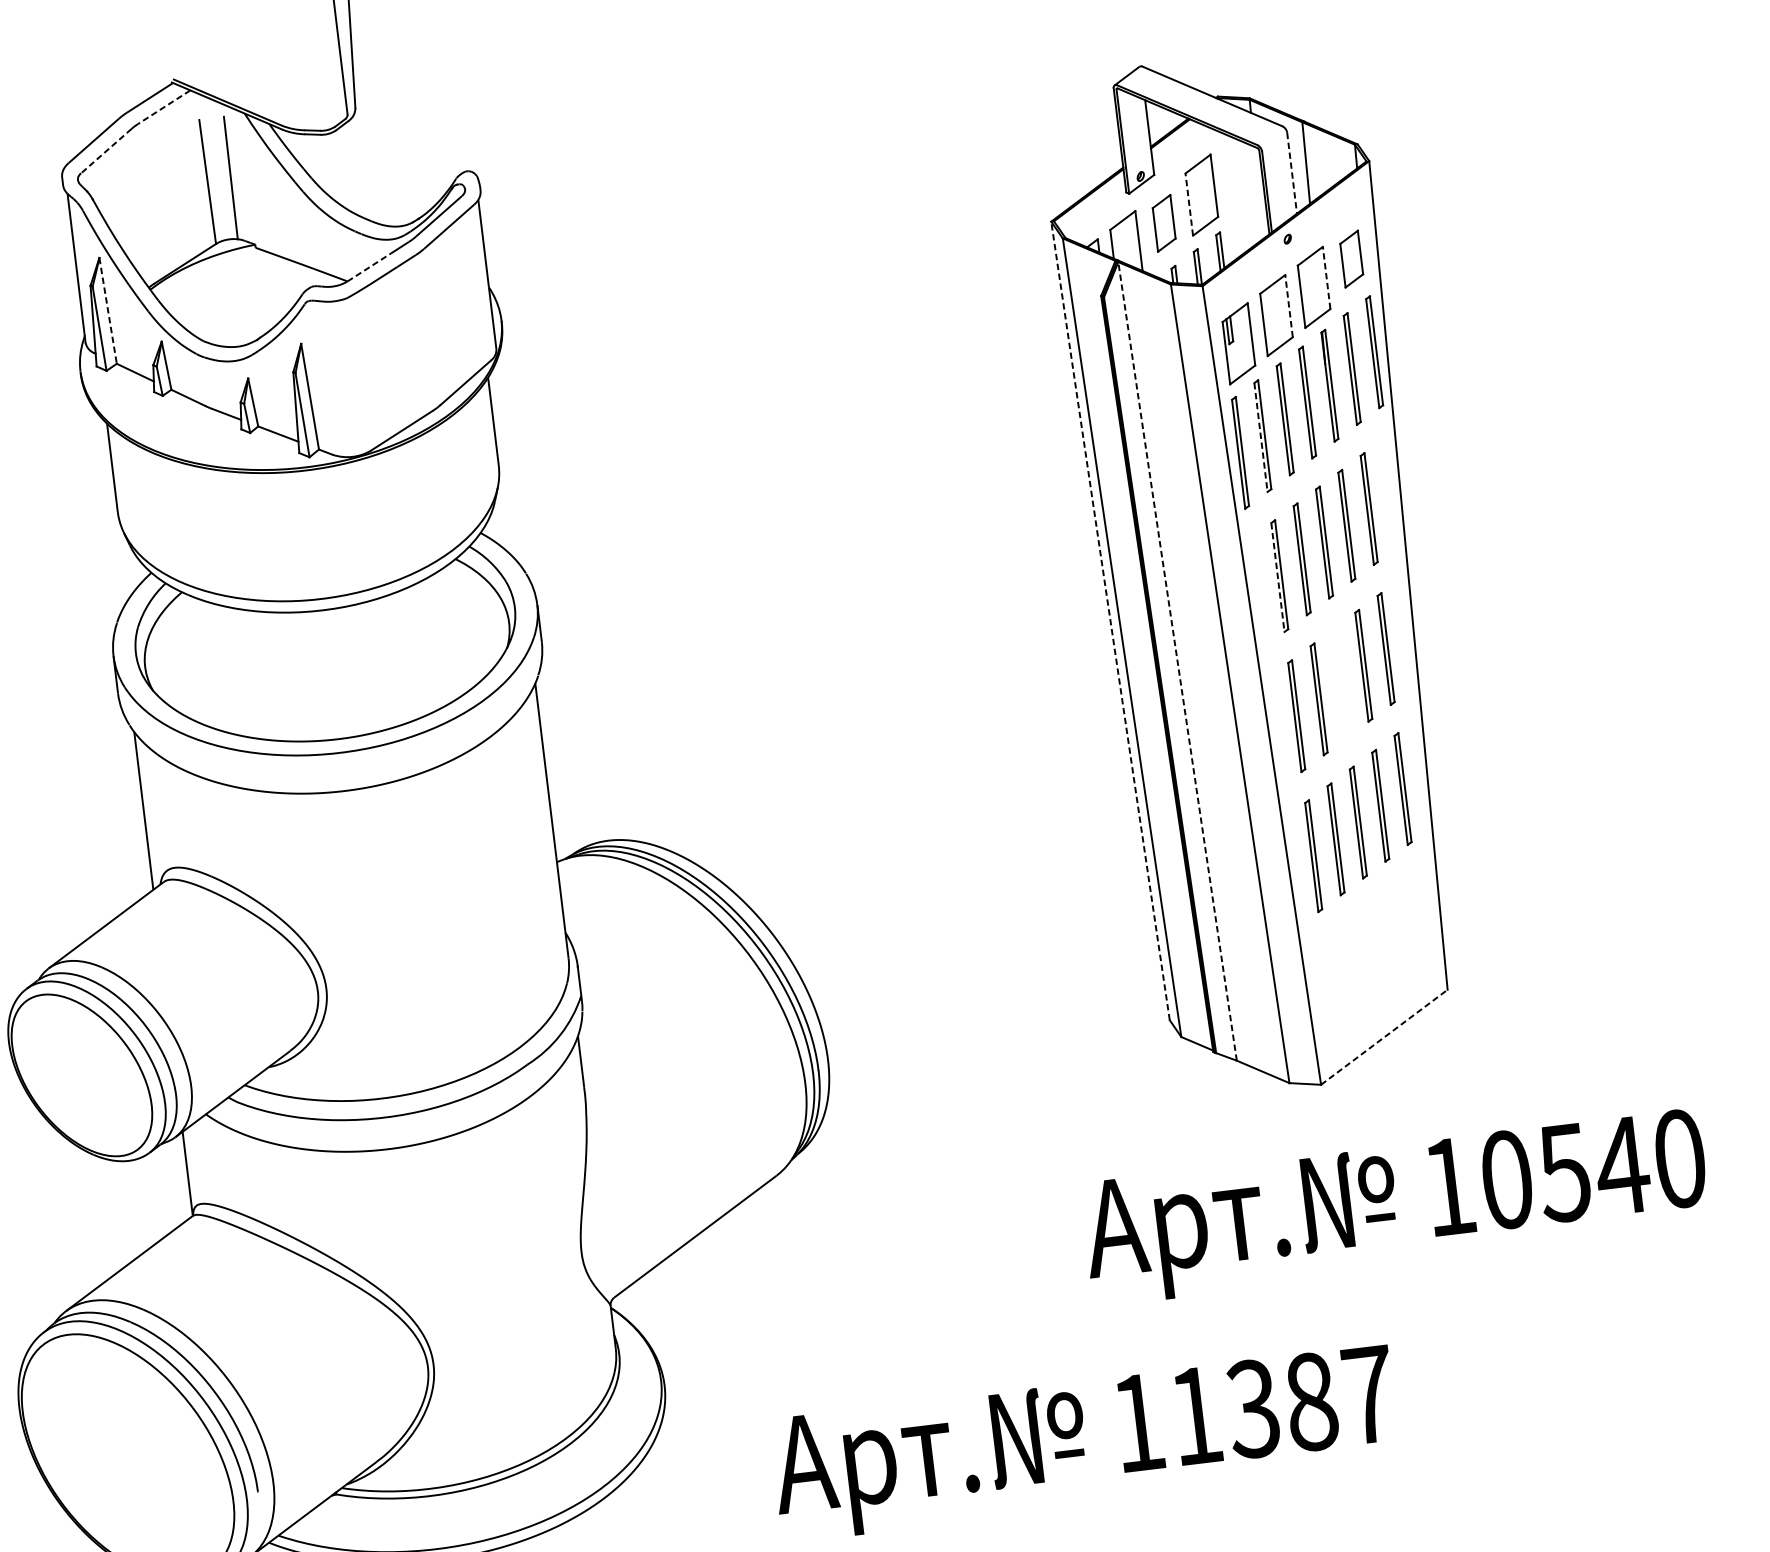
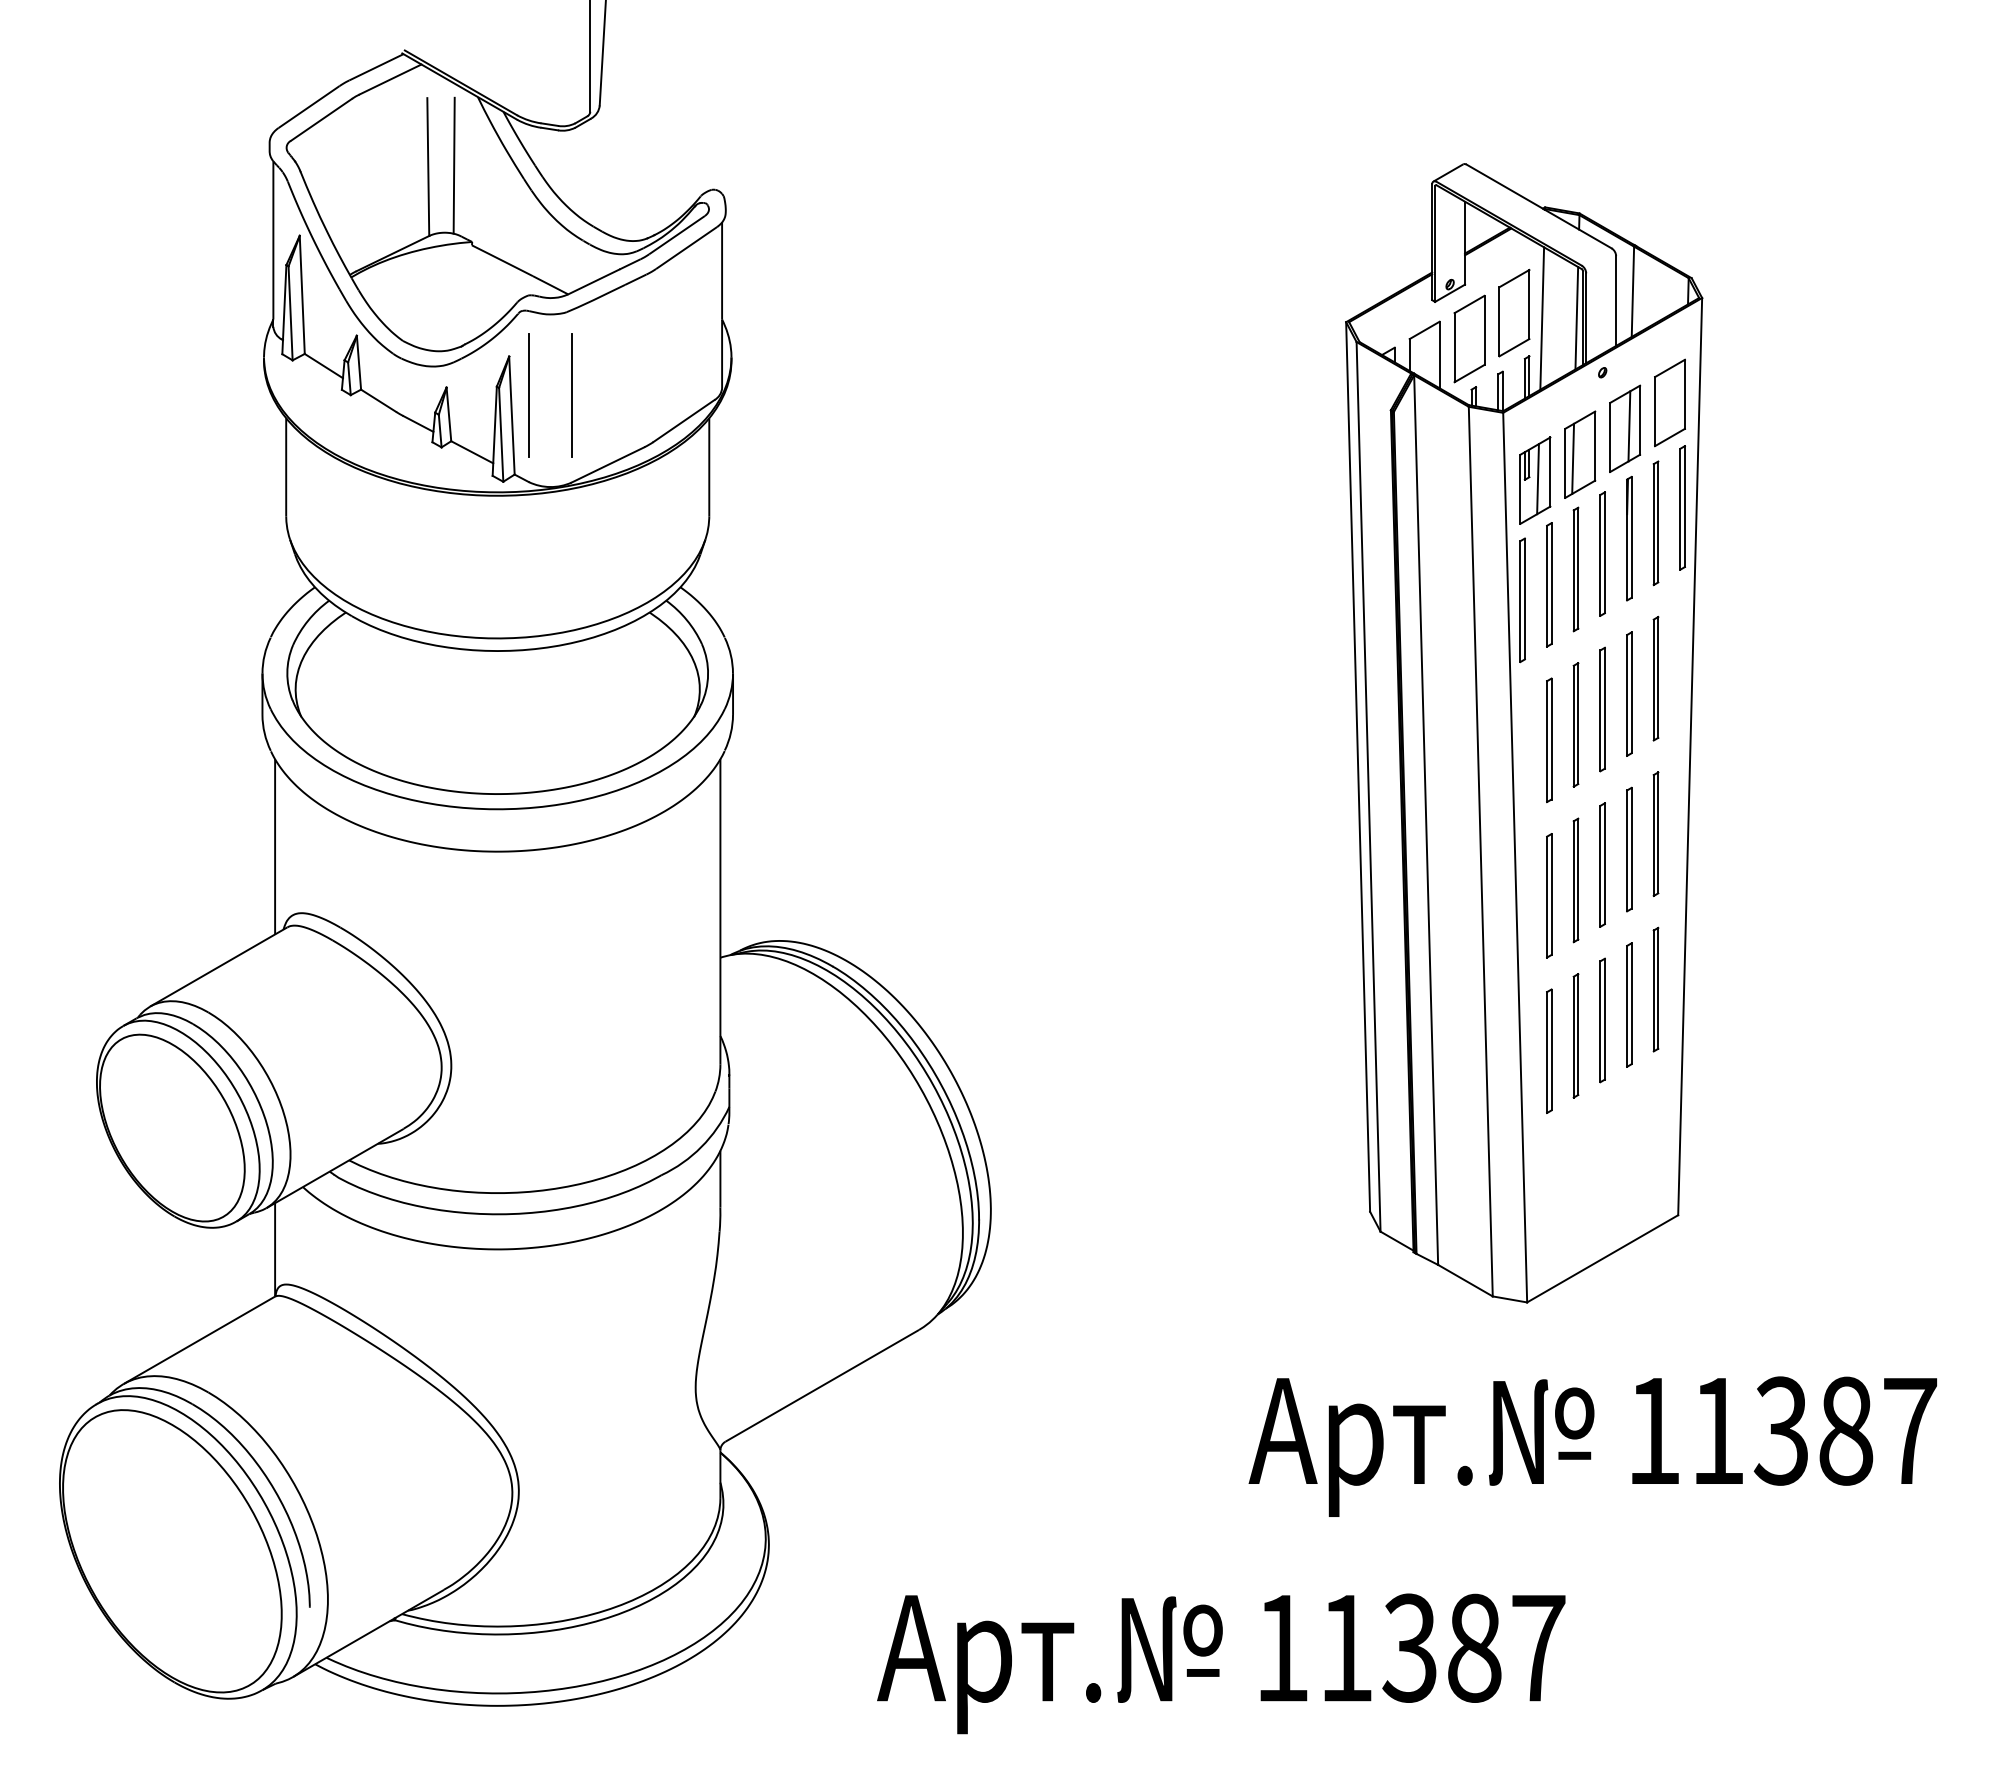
line: (164, 107) -> (390, 79), dashed -> solid
line: (106, 150) -> (321, 119), dashed -> solid
line: (1292, 173) -> (1616, 301), dashed -> solid
line: (1258, 193) -> (1576, 318), added
line: (1227, 196) -> (1542, 318), added
line: (1189, 204) -> (1499, 321), dashed -> solid
part: (1164, 222) -> (1469, 338), size x1.43
part: (1351, 258) -> (1669, 402), size x1.43
line: (369, 267) -> (593, 282), dashed -> solid
line: (1327, 278) -> (1640, 420), dashed -> solid
line: (1317, 284) -> (1629, 426), added
line: (1289, 306) -> (1595, 446), dashed -> solid
line: (108, 311) -> (302, 295), dashed -> solid
line: (1270, 319) -> (1573, 458), added
line: (1240, 342) -> (1537, 479), added
line: (361, 372) -> (571, 395), added
line: (322, 376) -> (528, 395), added
line: (1261, 437) -> (1547, 586), dashed -> solid
line: (1278, 578) -> (1547, 742), dashed -> solid
line: (1110, 620) -> (1358, 766), dashed -> solid
line: (1177, 661) -> (1426, 820), dashed -> solid
part: (1341, 682) -> (1602, 864), added
line: (1385, 1036) -> (1603, 1258), dashed -> solid
text: (1593, 1168) -> (1814, 1430), 10540 -> 11387

